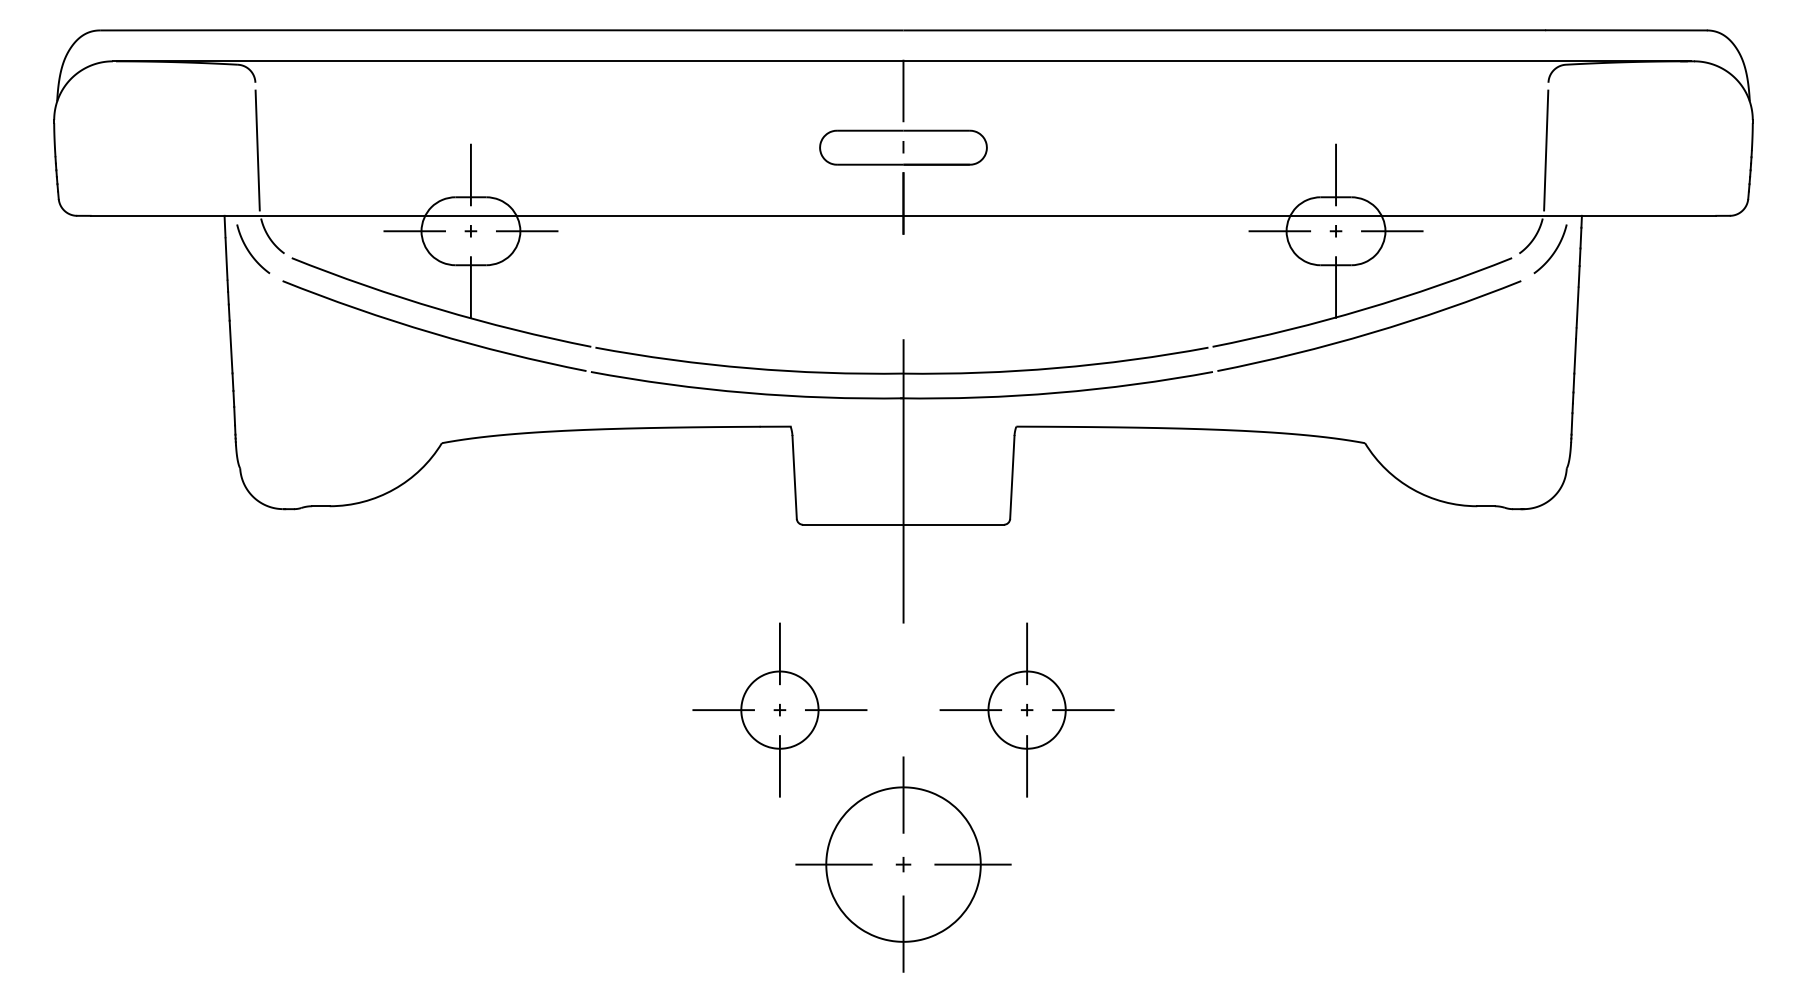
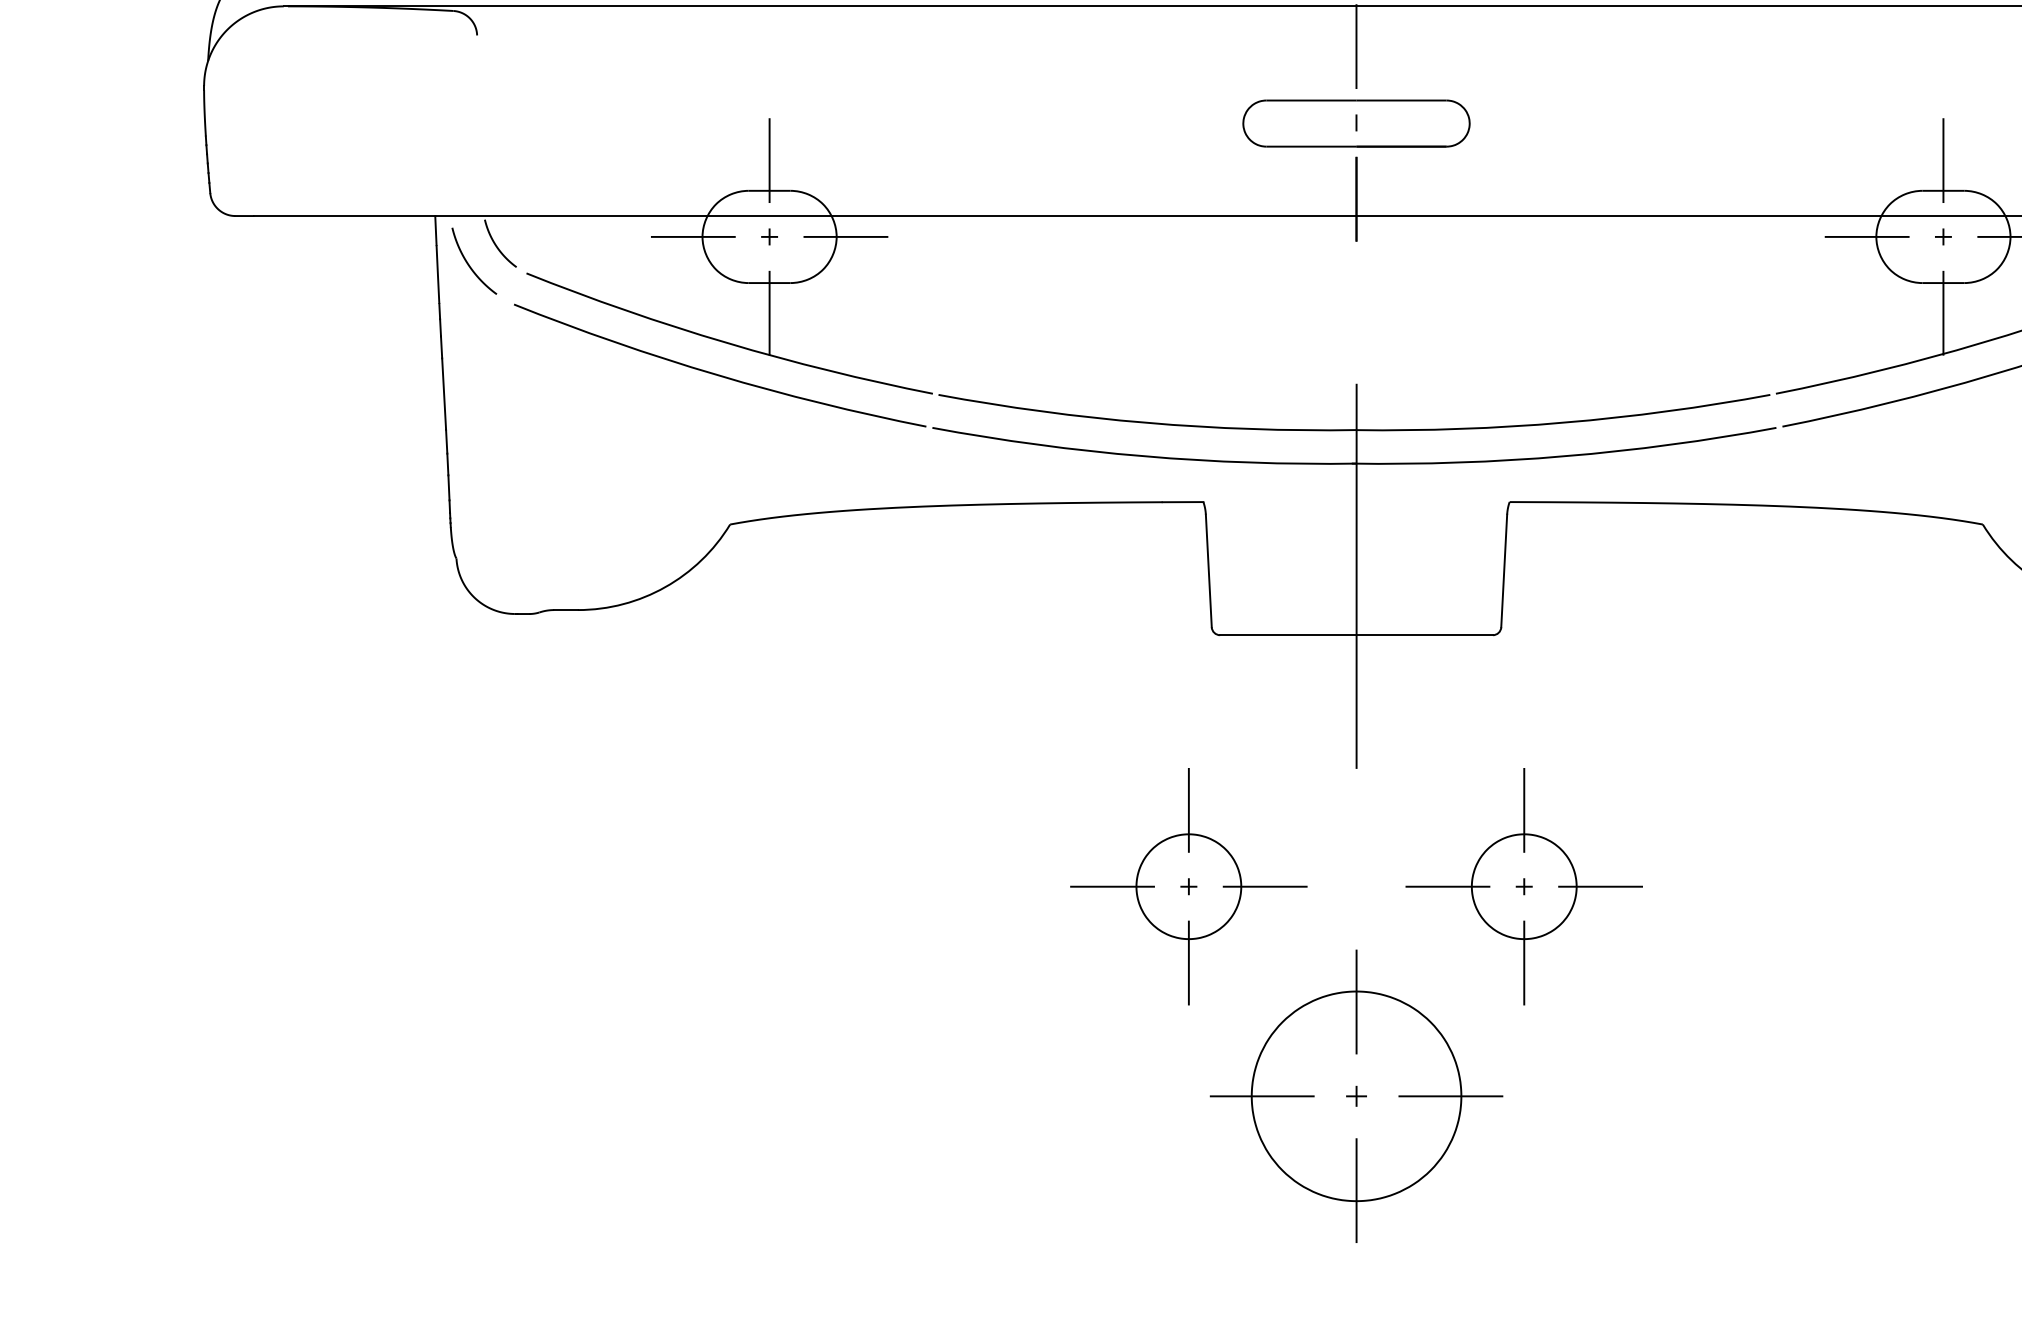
line: (257, 150) -> (479, 127), removed

